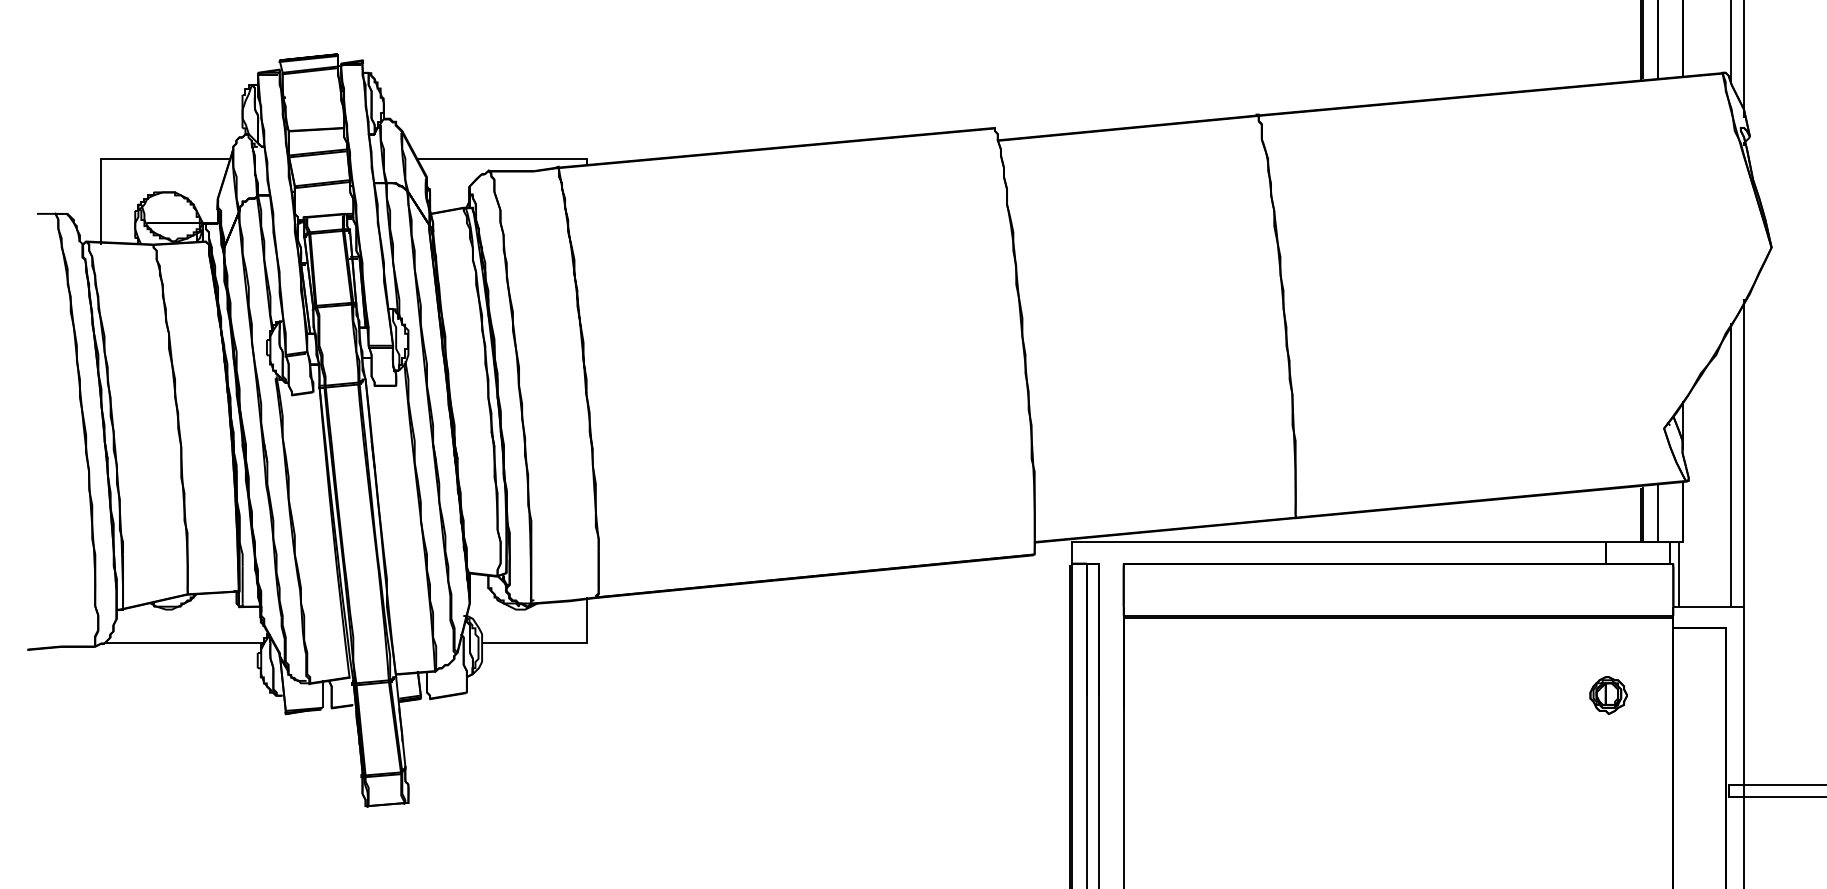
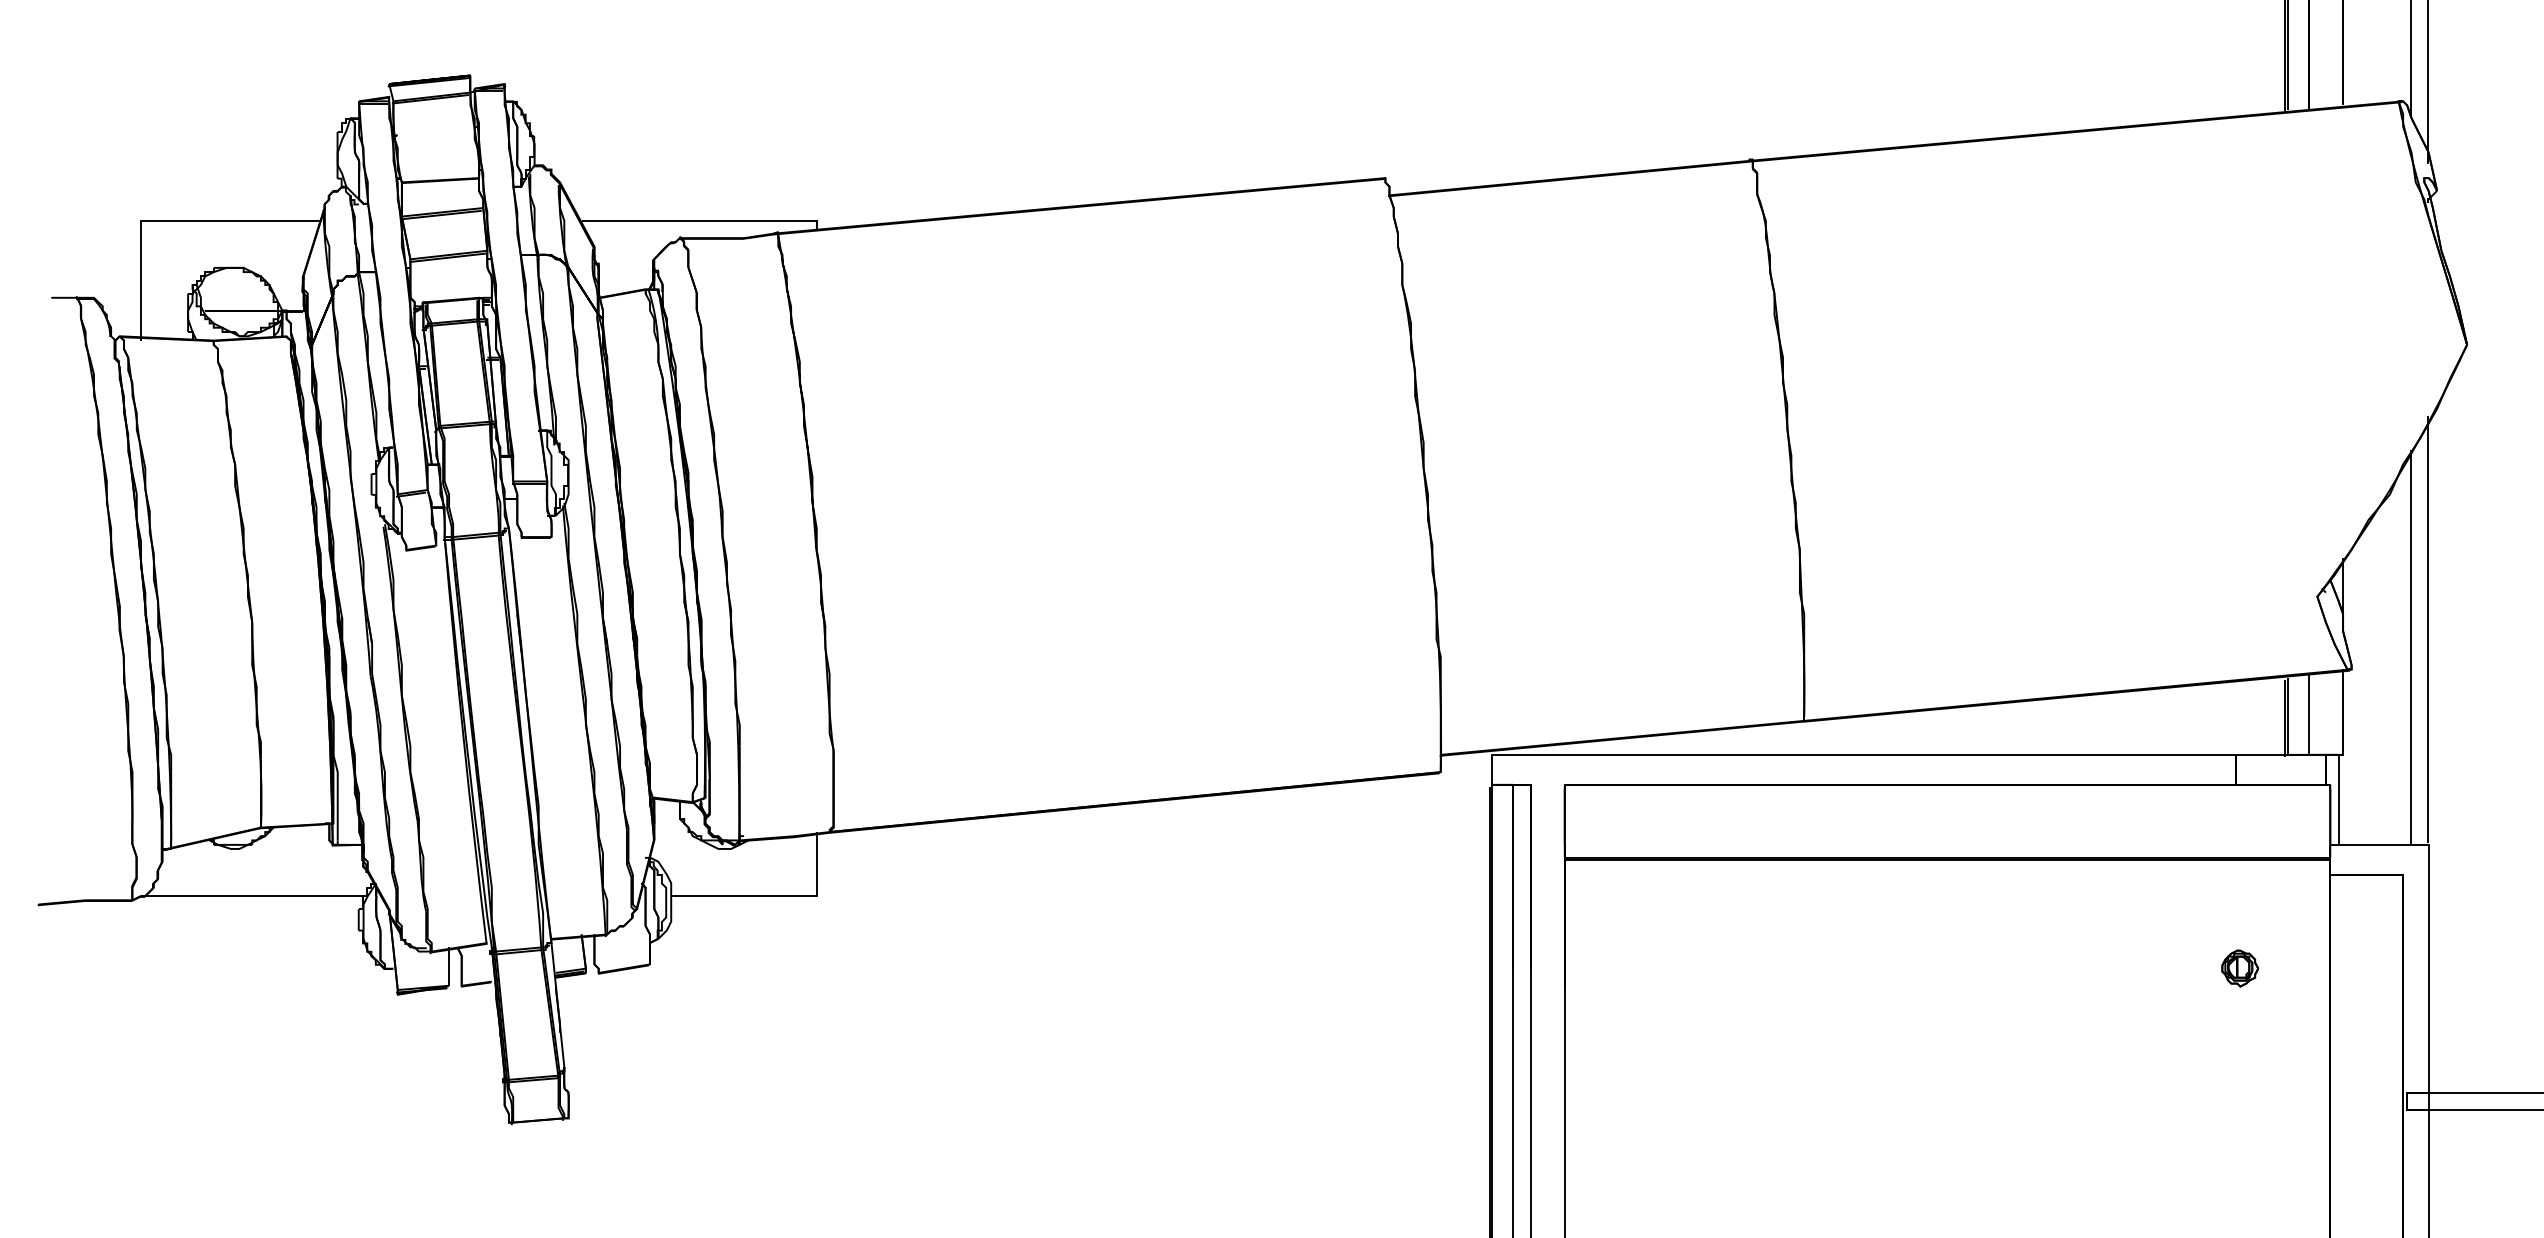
part: (1608, 695) -> (2239, 968), size x0.7

